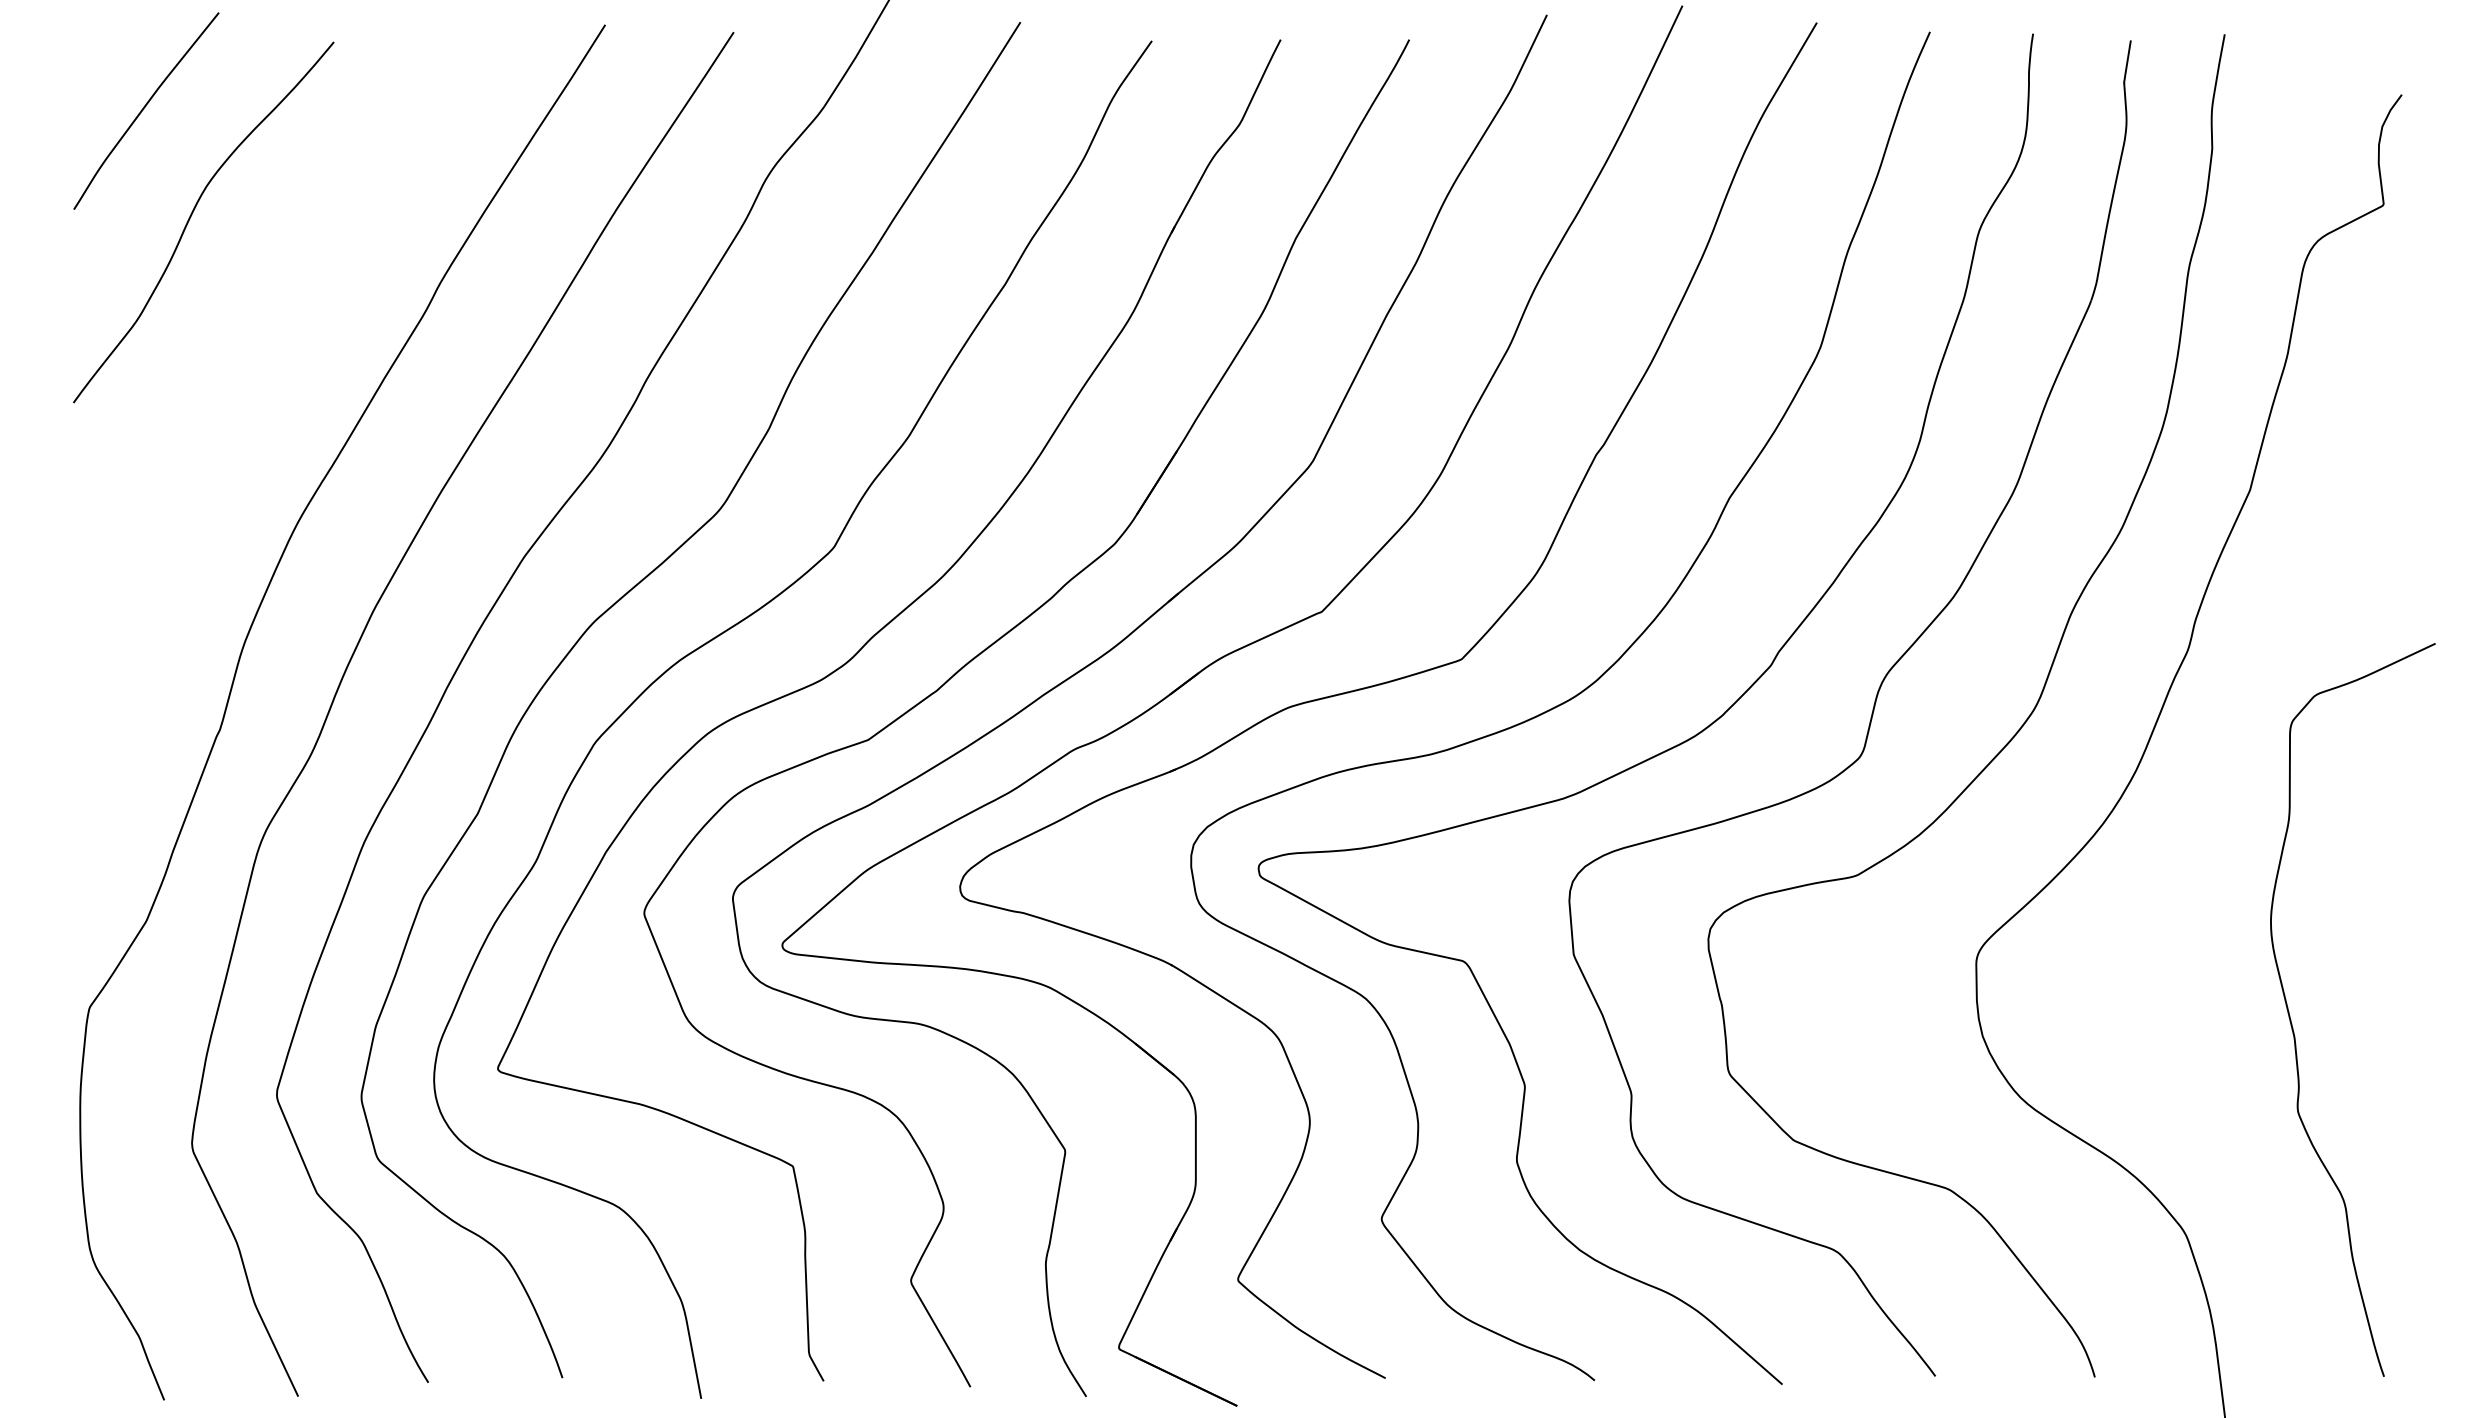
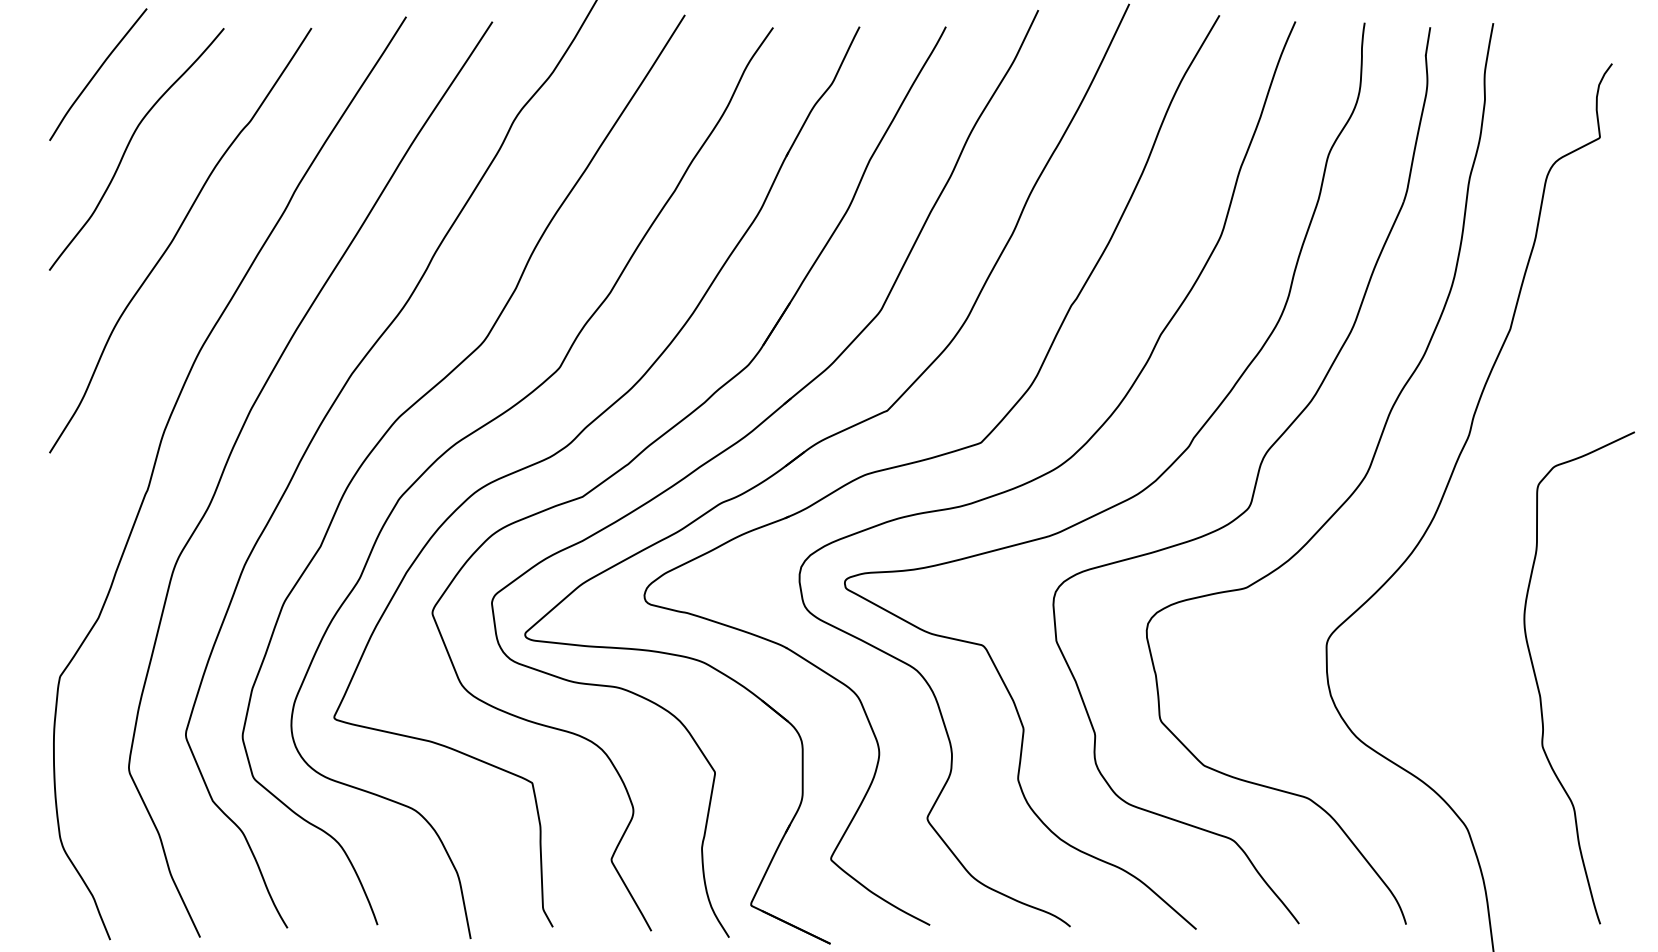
curve: (261, 353) -> (175, 237), added

